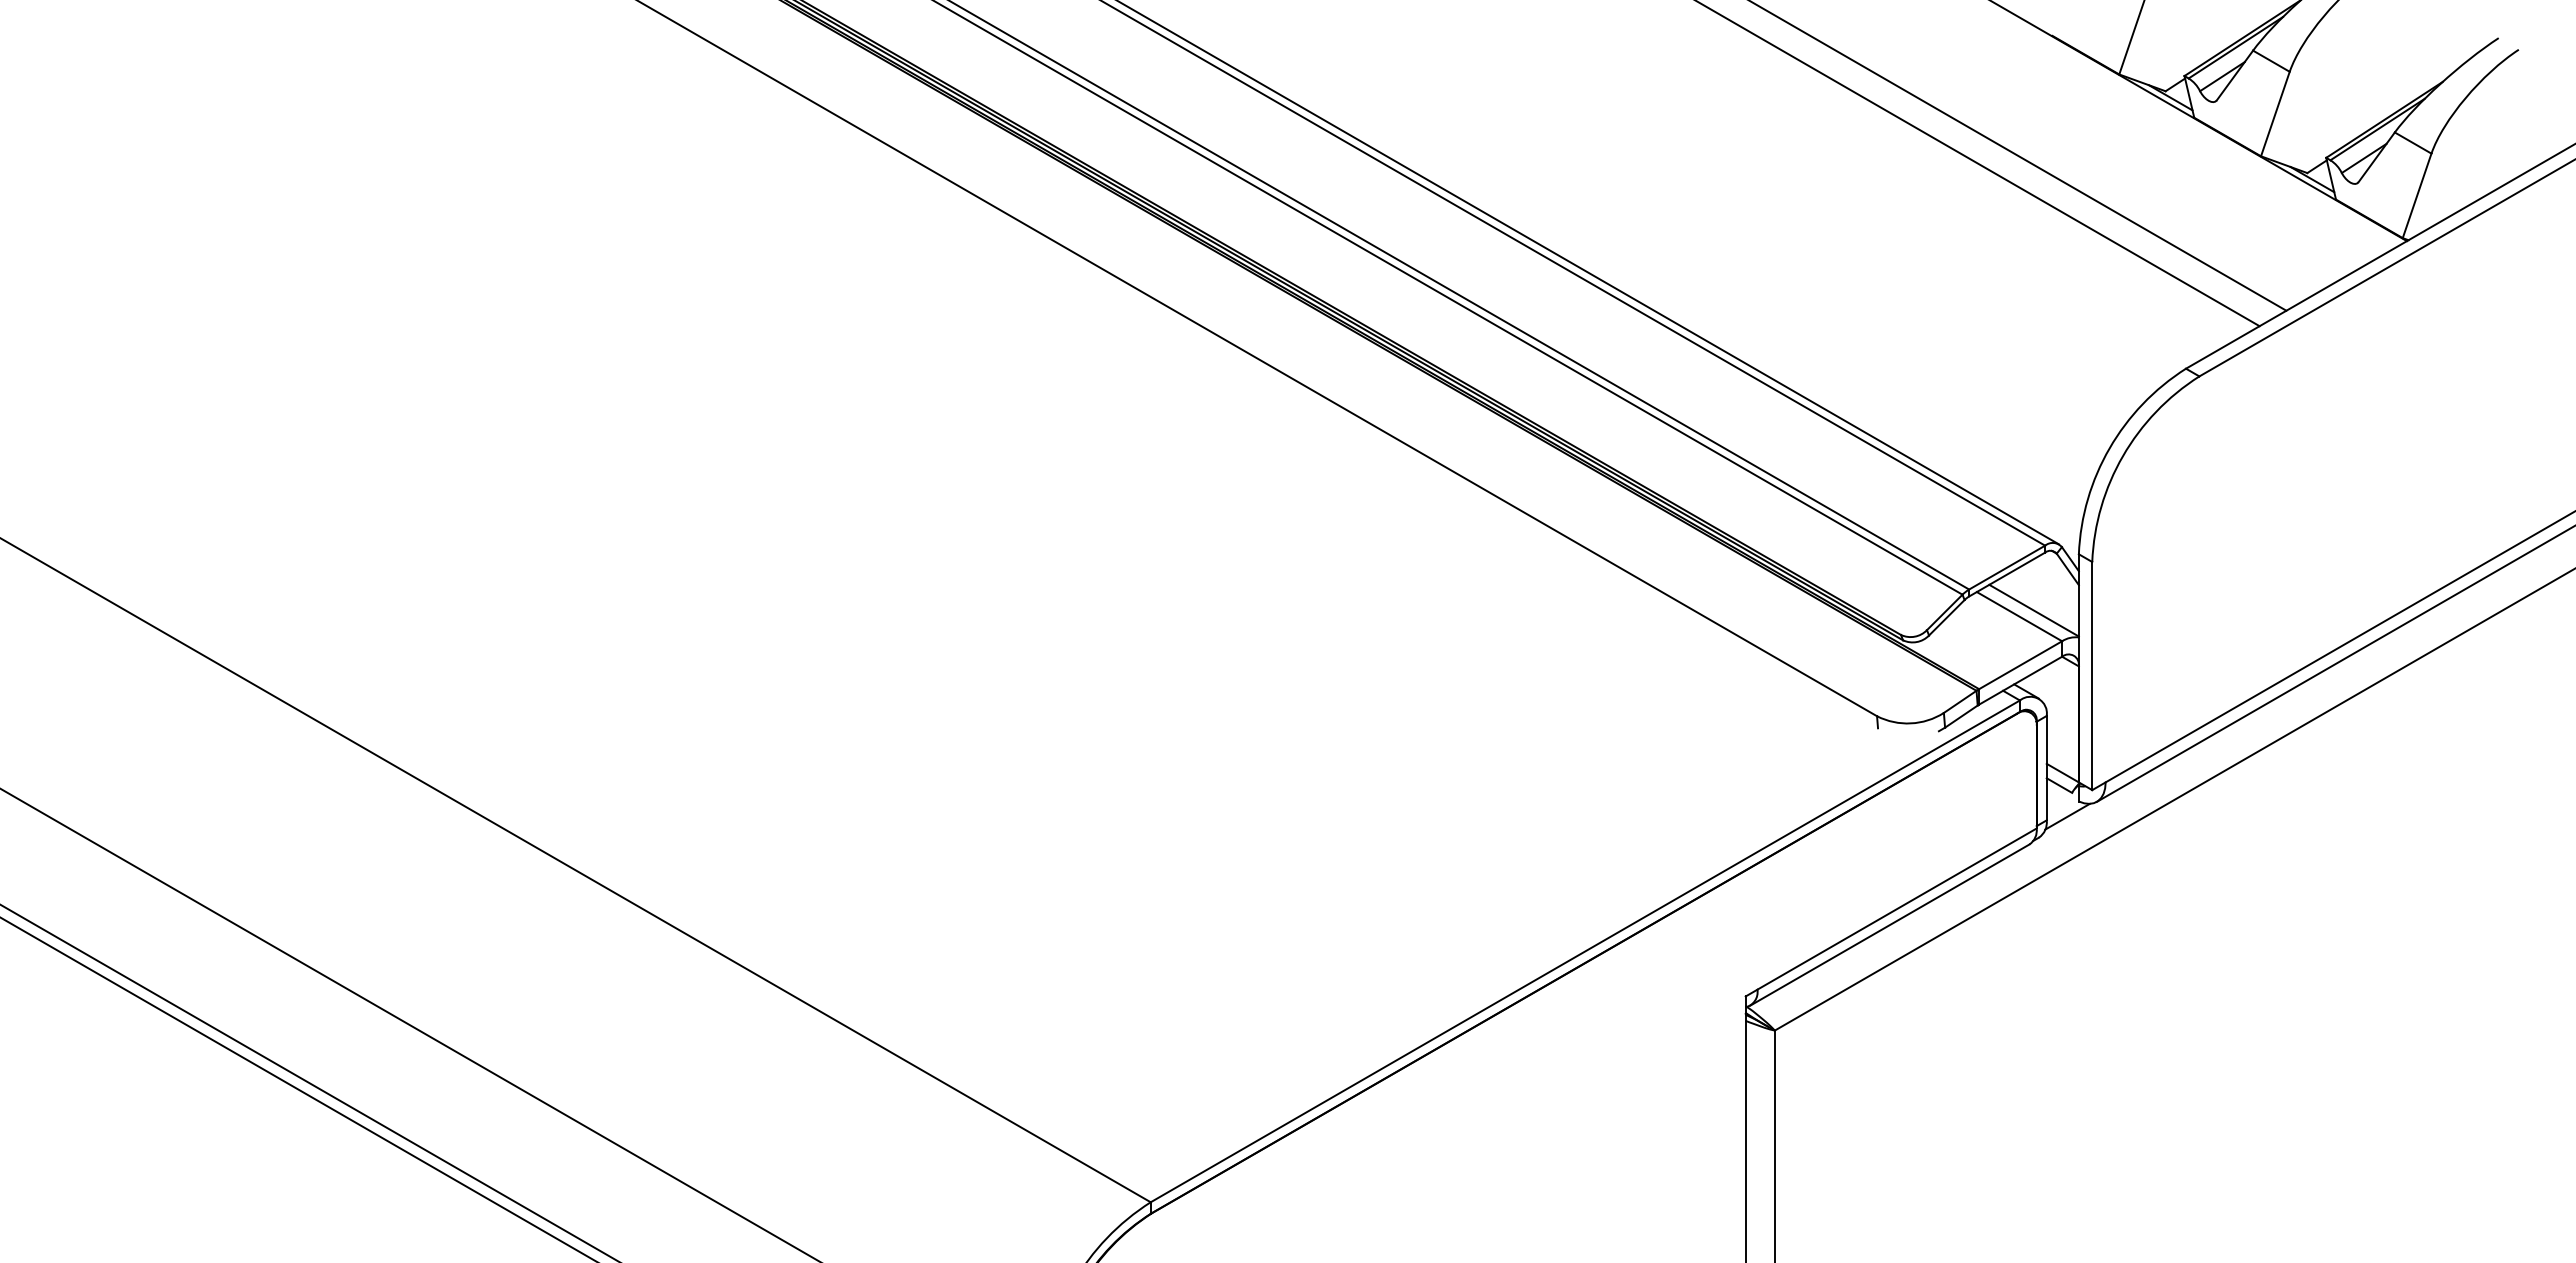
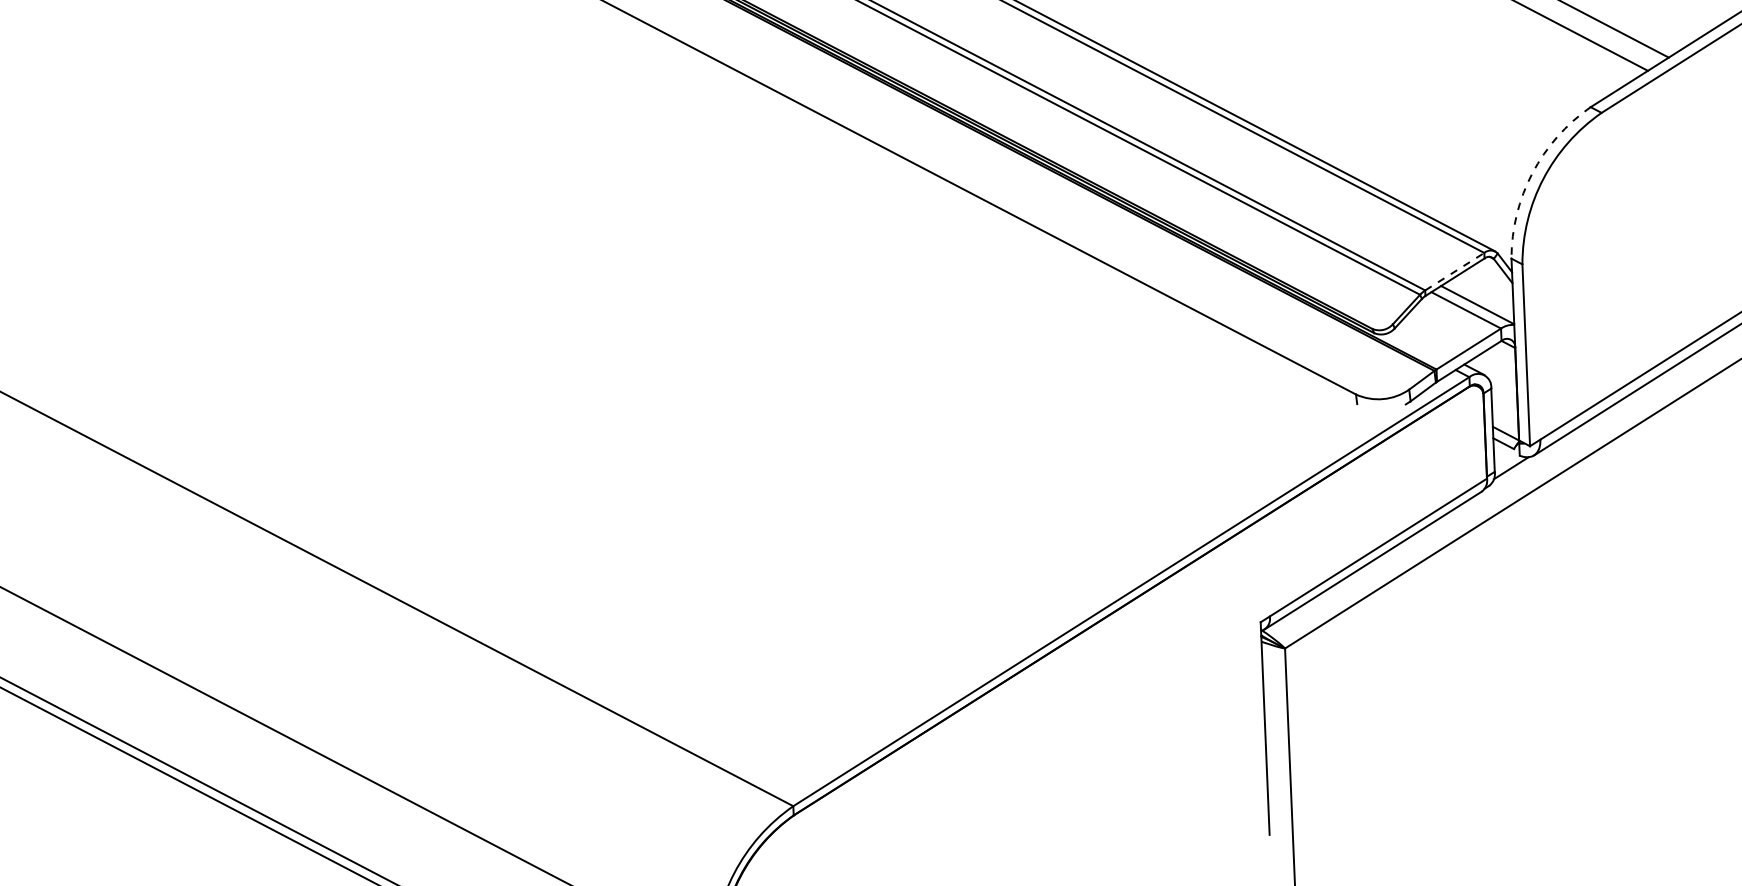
arc: (2109, 448) -> (1532, 173), solid -> dashed
line: (2007, 567) -> (1455, 271), solid -> dashed

